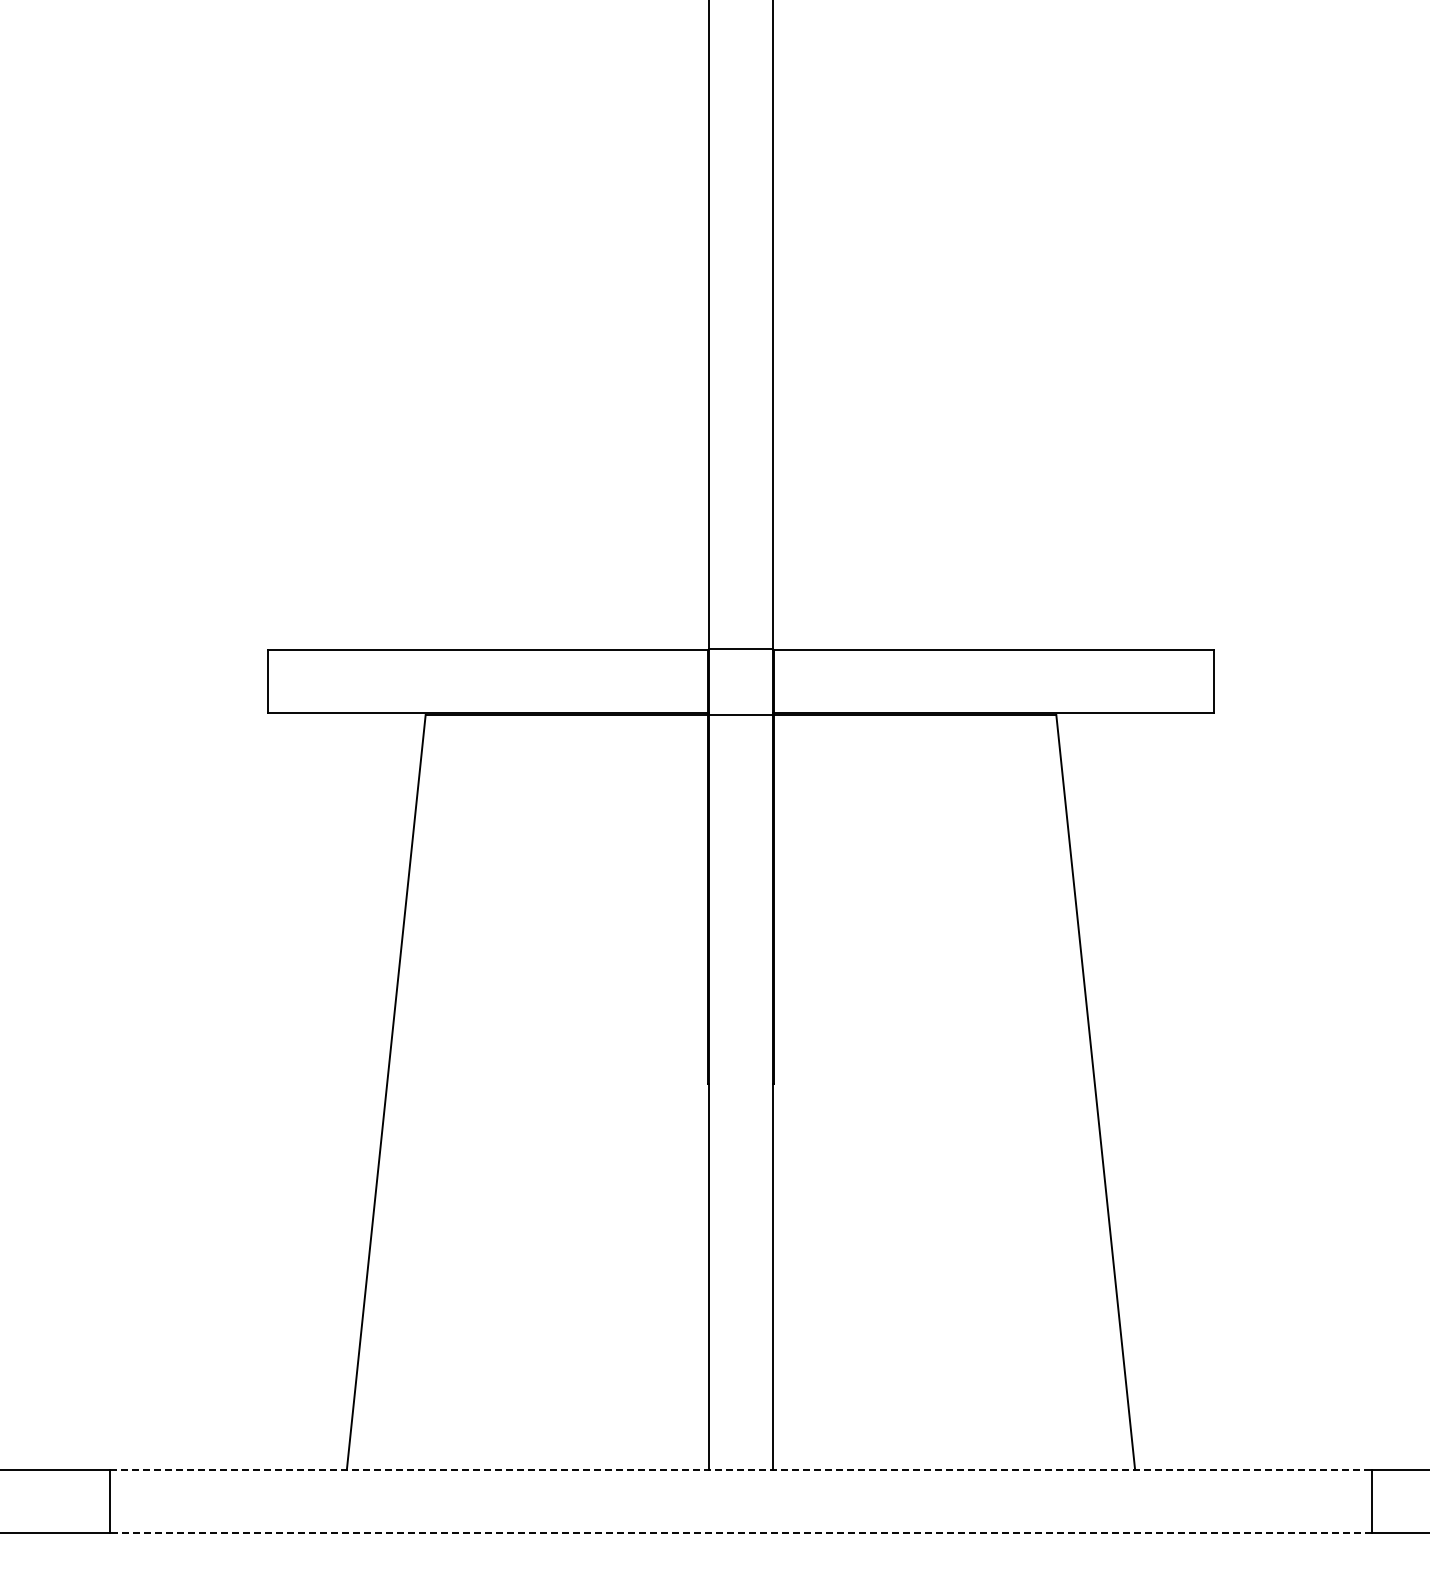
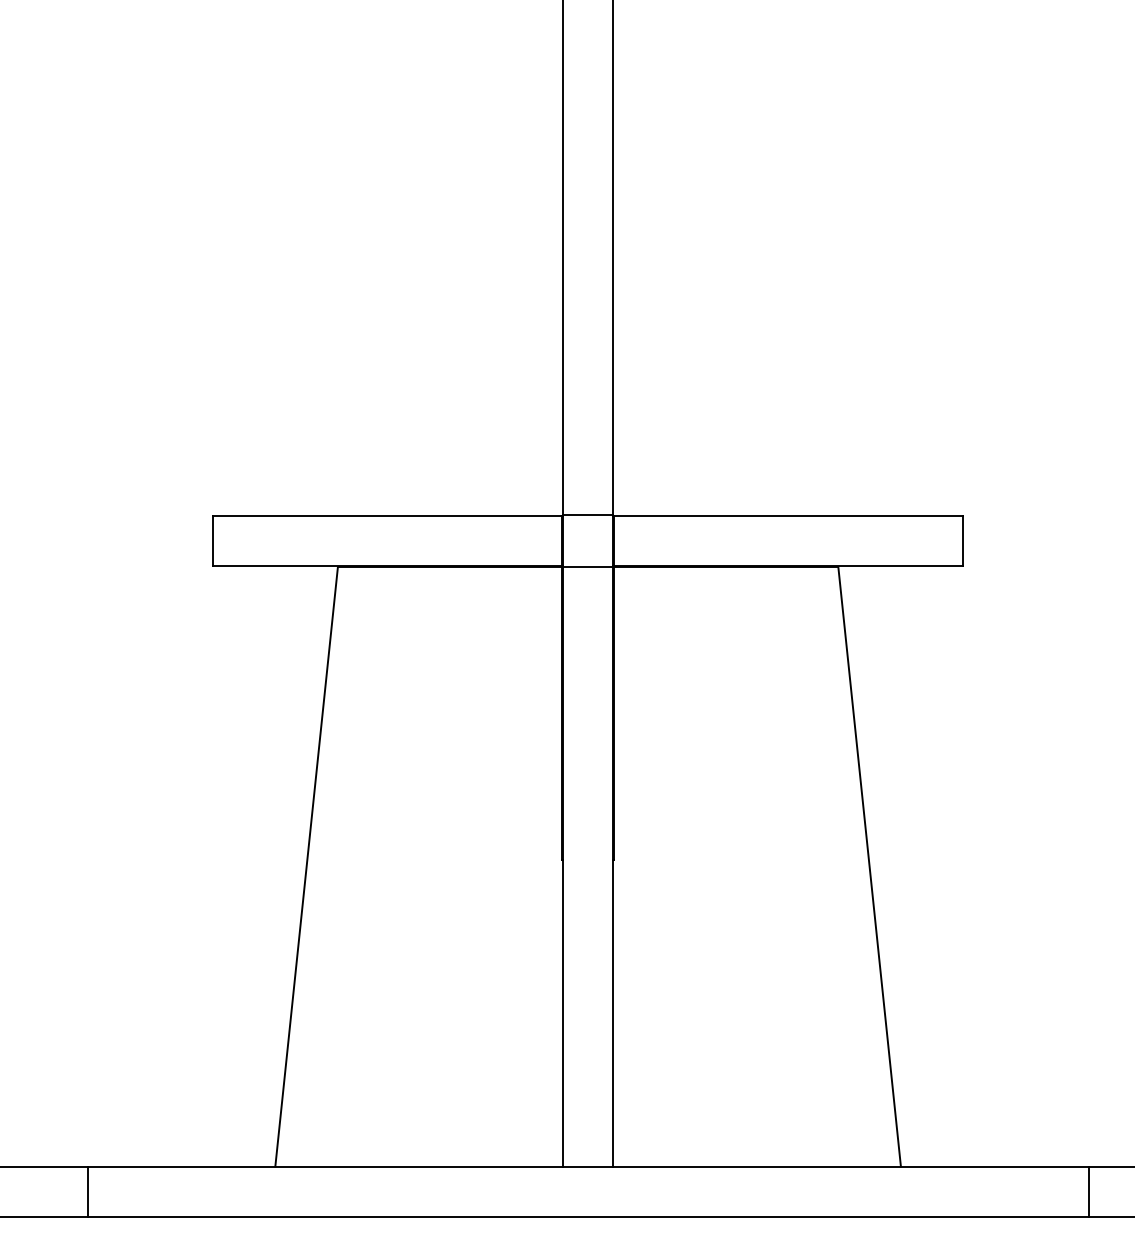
line: (741, 1470) -> (588, 1166), dashed -> solid
line: (741, 1533) -> (588, 1216), dashed -> solid

